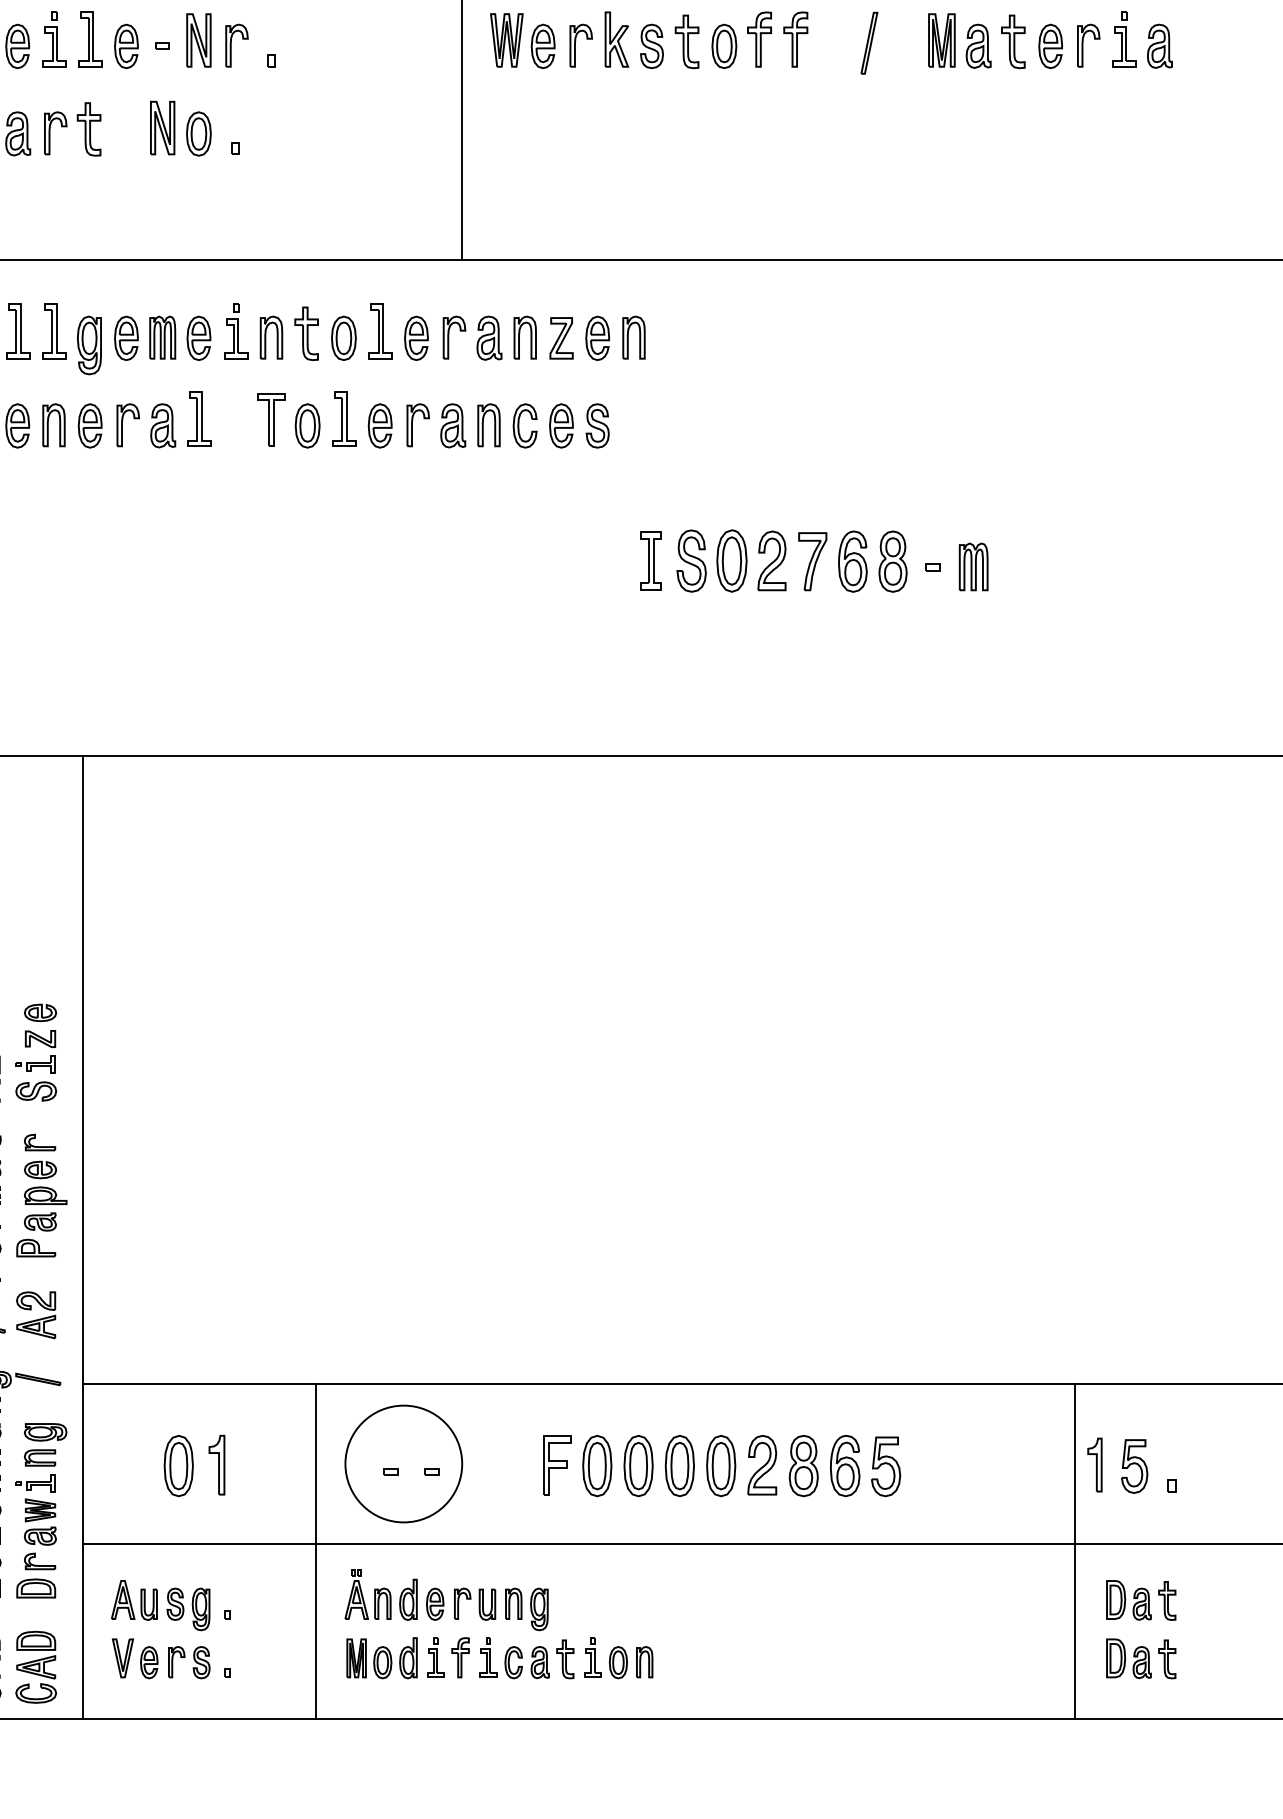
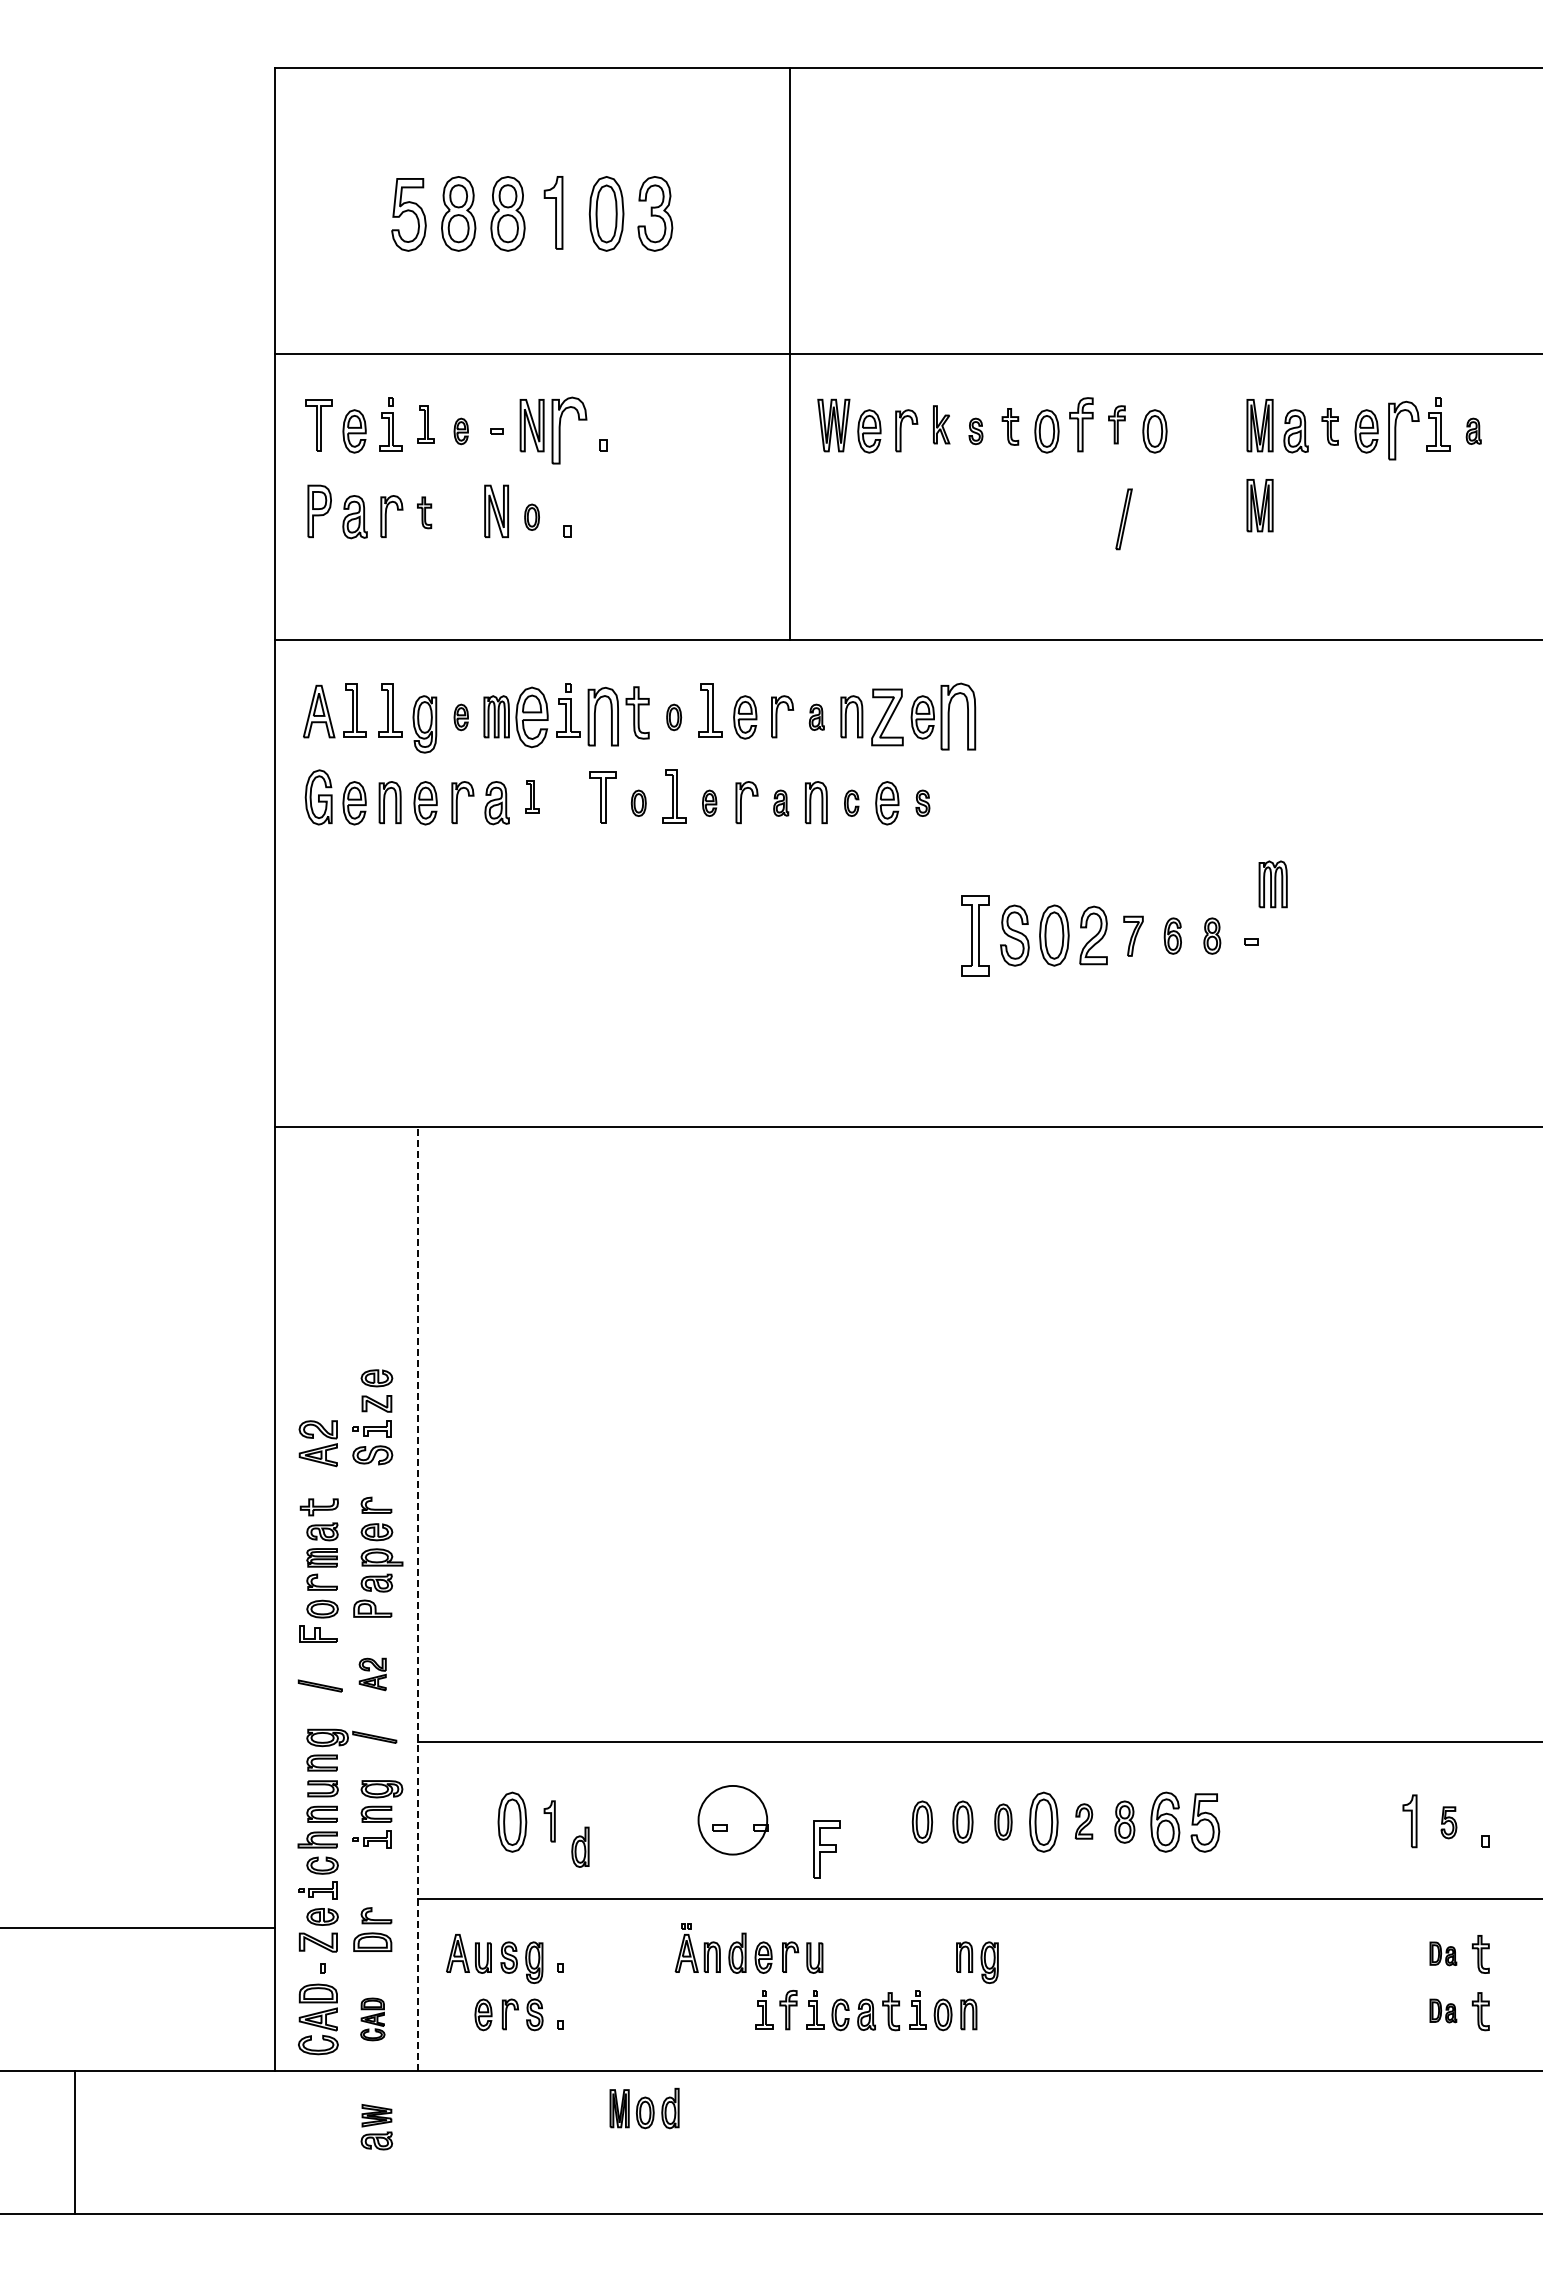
part: (91, 39) -> (426, 424), size x0.7
part: (616, 39) -> (941, 424), size x0.7
part: (795, 39) -> (1116, 424), size x0.7
part: (687, 41) -> (1010, 426), size x0.7
part: (1013, 41) -> (1330, 426), size x0.7
part: (868, 43) -> (1123, 519), moved
part: (237, 45) -> (569, 430), size x1.6
part: (1088, 45) -> (1403, 430), size x1.4
part: (126, 46) -> (461, 431), size x0.6
part: (651, 46) -> (975, 431), size x0.6
part: (834, 46) -> (1154, 431), added
part: (1159, 46) -> (1473, 431), size x0.6
part: (941, 122) -> (1259, 505), added
part: (89, 129) -> (424, 512), size x0.6
part: (198, 134) -> (531, 517), size x0.6
part: (270, 337) -> (602, 716), size x1.4
part: (634, 337) -> (958, 716), size x1.6
part: (126, 338) -> (461, 717), size x0.6
part: (199, 338) -> (532, 717), size x1.4
part: (343, 338) -> (673, 717), size x0.6
part: (489, 338) -> (816, 717), size x0.6
part: (561, 338) -> (887, 717), size x1.4
part: (199, 419) -> (532, 796), size x0.6
part: (307, 426) -> (638, 803), size x0.6
part: (379, 426) -> (709, 803), size x0.6
part: (452, 426) -> (780, 803), size x0.6
part: (524, 426) -> (851, 803), size x0.6
part: (597, 426) -> (922, 803), size x0.6
part: (651, 560) -> (975, 935), size x1.4
part: (852, 560) -> (1172, 935), size x0.6
part: (893, 560) -> (1212, 935), size x0.6
part: (812, 561) -> (1133, 936), size x0.7
part: (972, 567) -> (1272, 884), moved
line: (82, 1237) -> (418, 1598), solid -> dashed
part: (35, 1315) -> (372, 1674), size x0.7
circle: (403, 1464) -> (732, 1820), size x0.6
part: (216, 1465) -> (549, 1821), size x0.7
part: (556, 1465) -> (826, 1849), moved
part: (597, 1465) -> (922, 1821), size x0.7
part: (638, 1465) -> (962, 1821), size x0.7
part: (680, 1465) -> (1003, 1821), size x0.6
part: (761, 1465) -> (1083, 1821), size x0.6
part: (803, 1465) -> (1124, 1821), size x0.7
part: (1134, 1466) -> (1448, 1822), size x0.6
part: (248, 1490) -> (580, 1846), added
part: (40, 1522) -> (376, 2127), moved
line: (316, 1551) -> (647, 1905), removed
line: (1075, 1551) -> (1390, 1905), removed
part: (1129, 1600) -> (1443, 1953), size x0.6
part: (526, 1609) -> (977, 1962), moved
part: (122, 1658) -> (457, 2010), removed
part: (381, 1658) -> (644, 2108), moved
part: (1129, 1658) -> (1443, 2010), size x0.6
part: (35, 1667) -> (372, 2019), size x0.6

